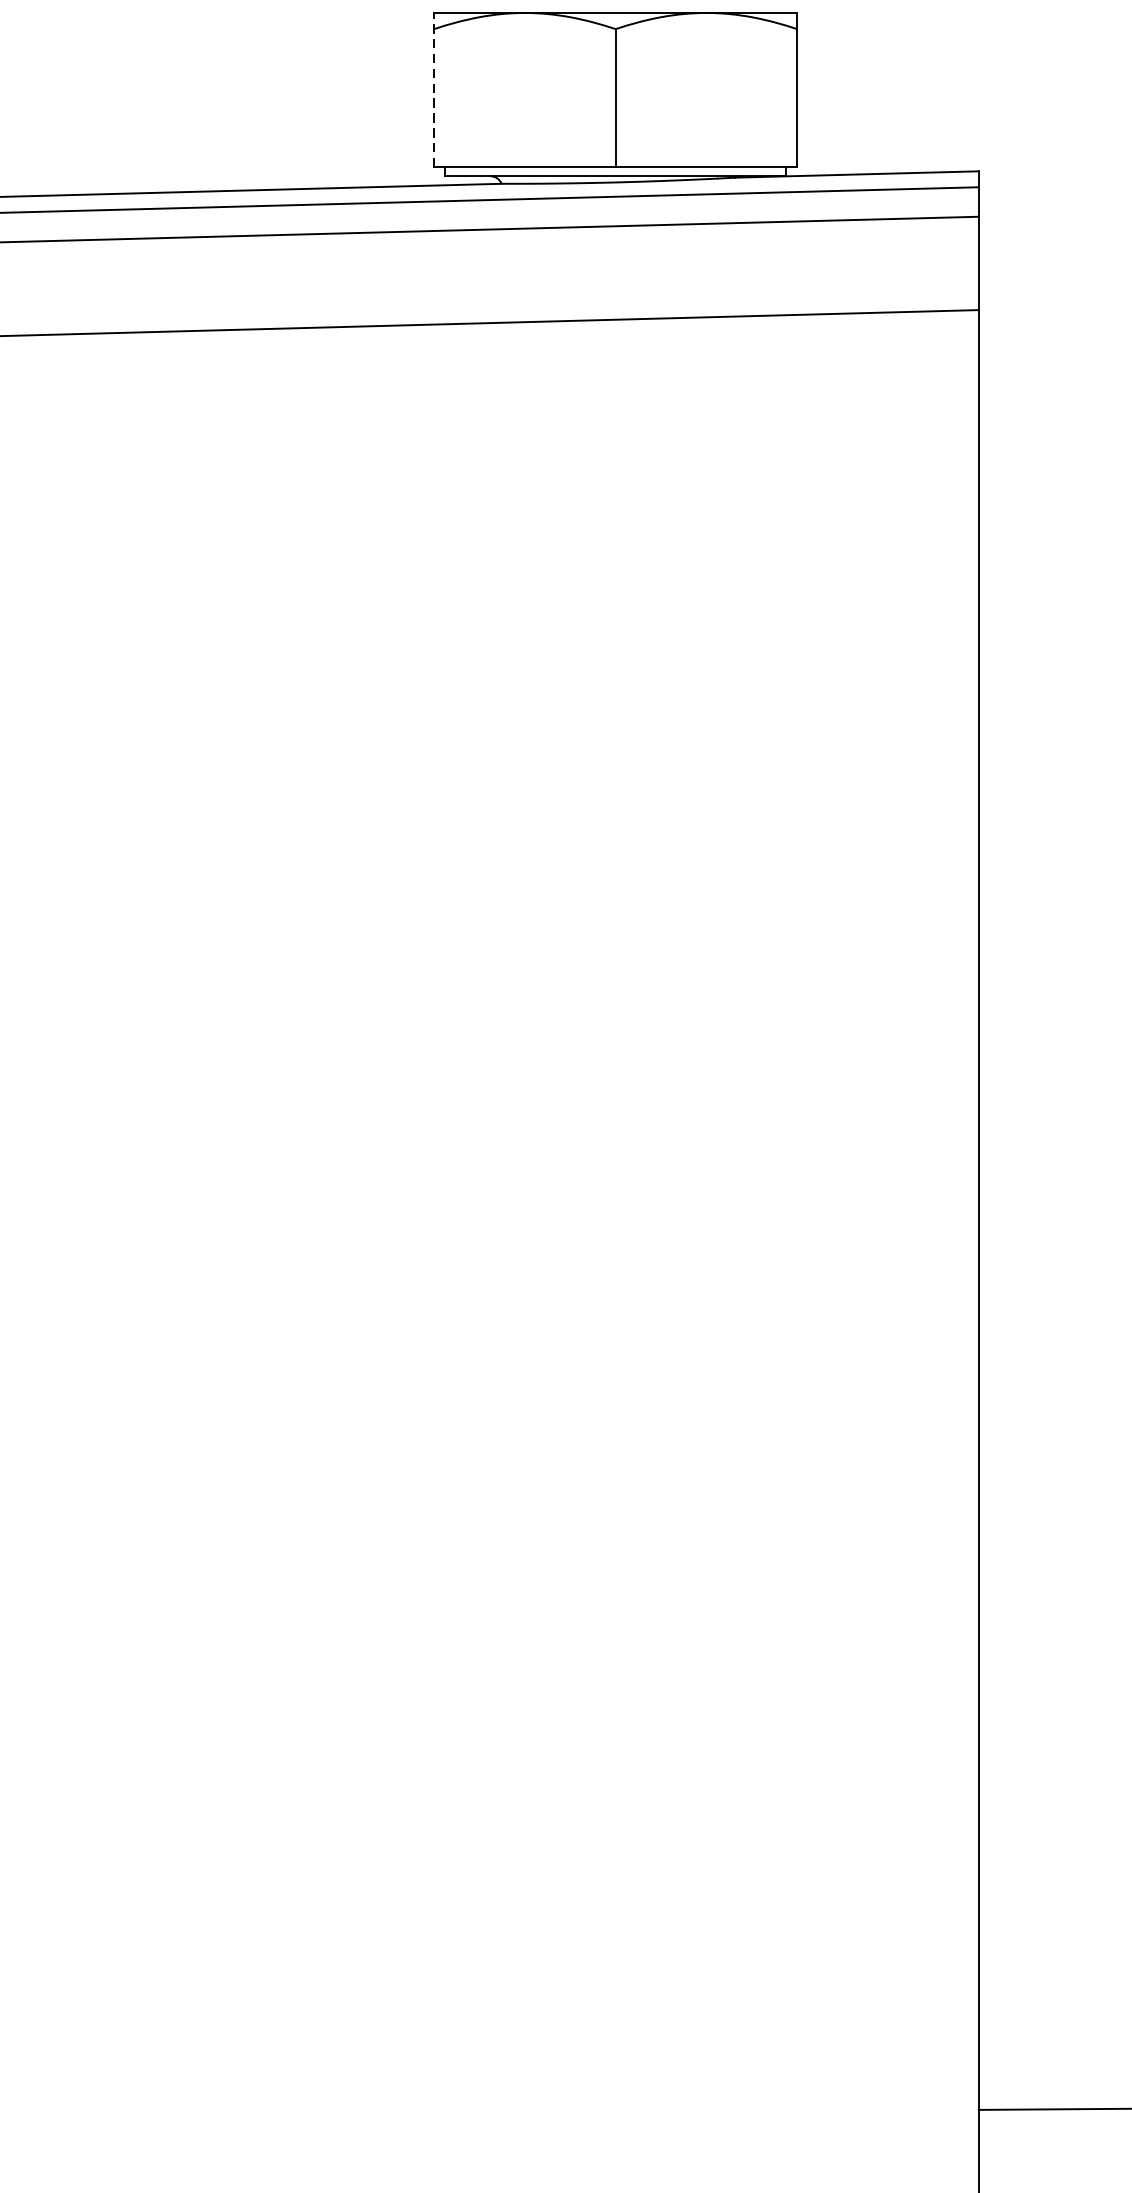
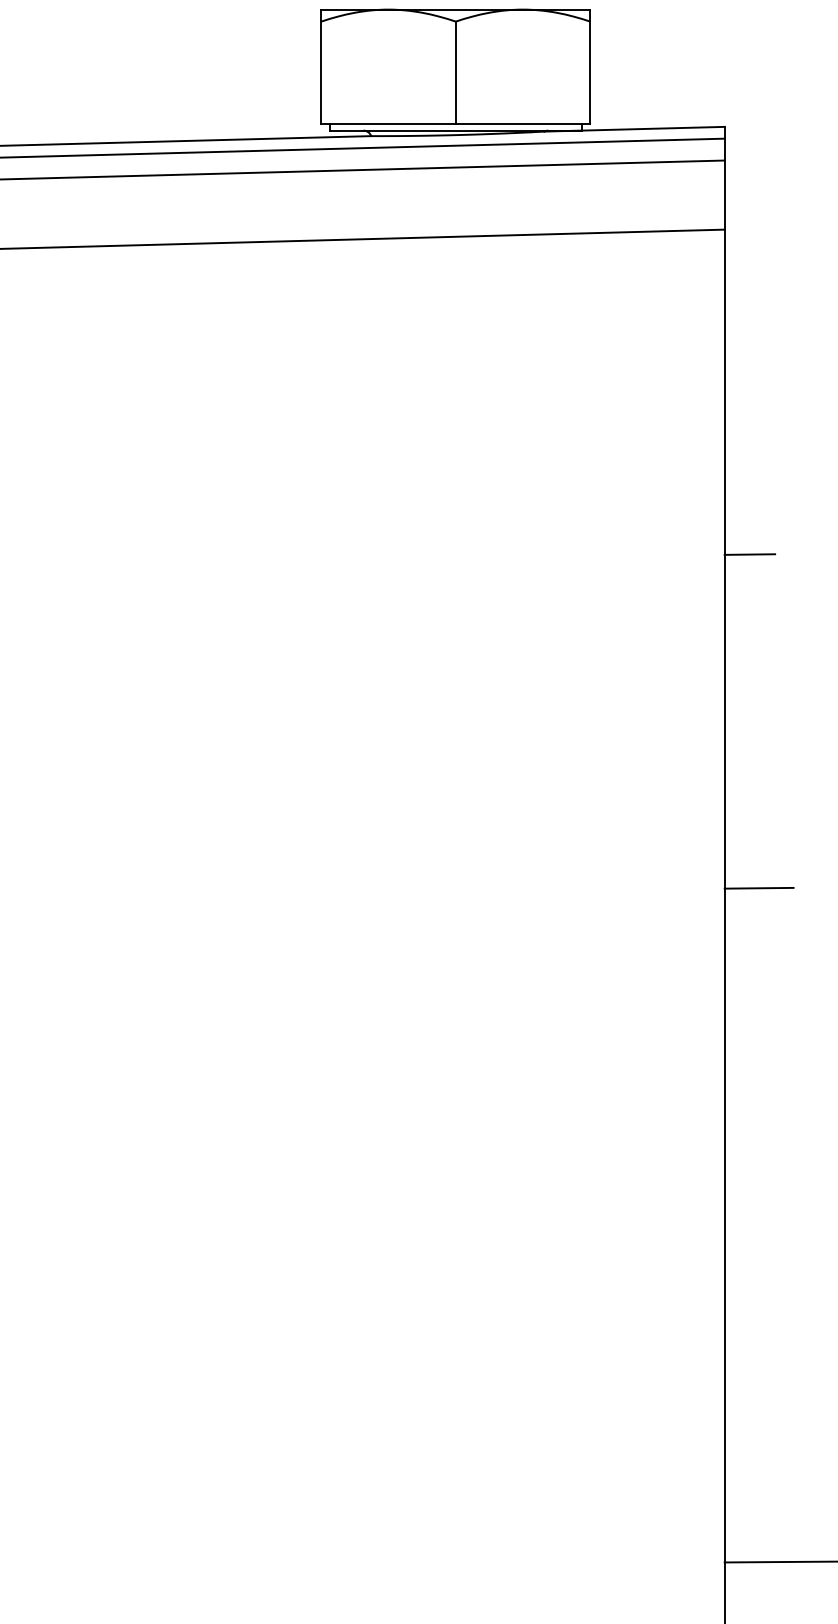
line: (434, 89) -> (321, 66), dashed -> solid
line: (1012, 748) -> (749, 554), added
line: (1024, 1198) -> (758, 887), added

